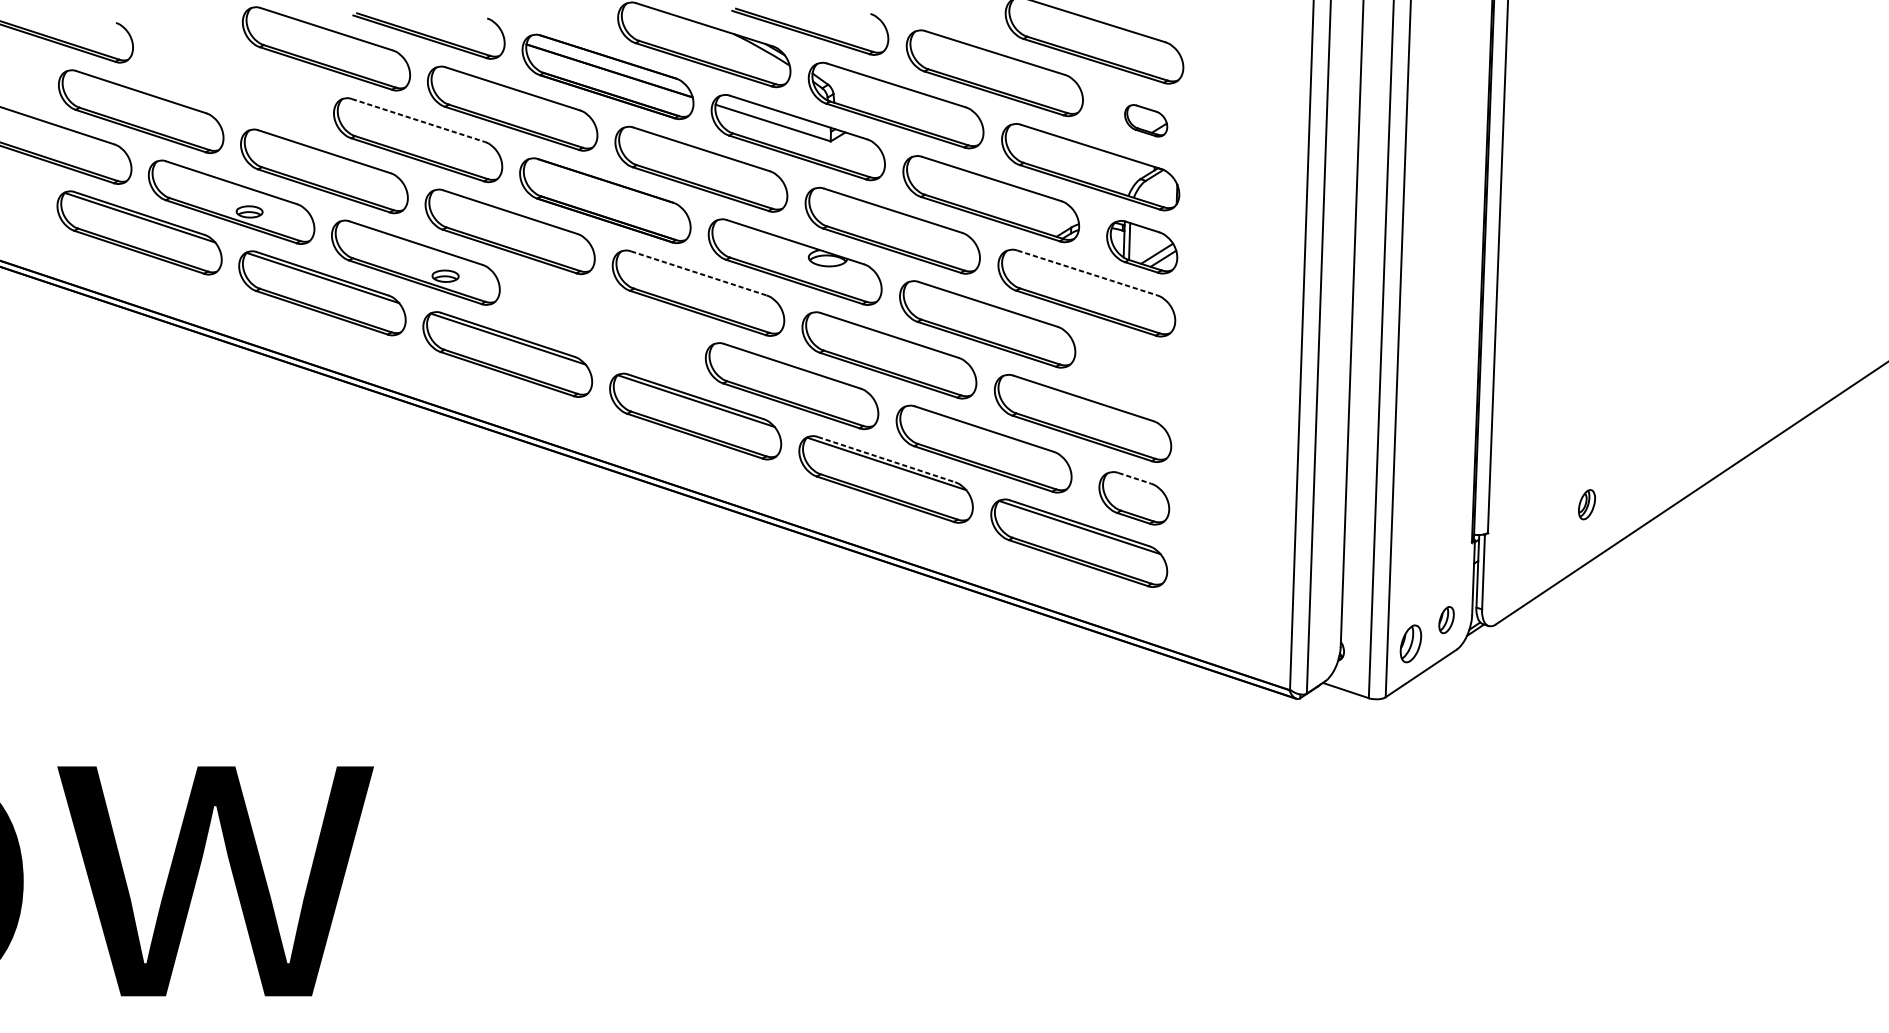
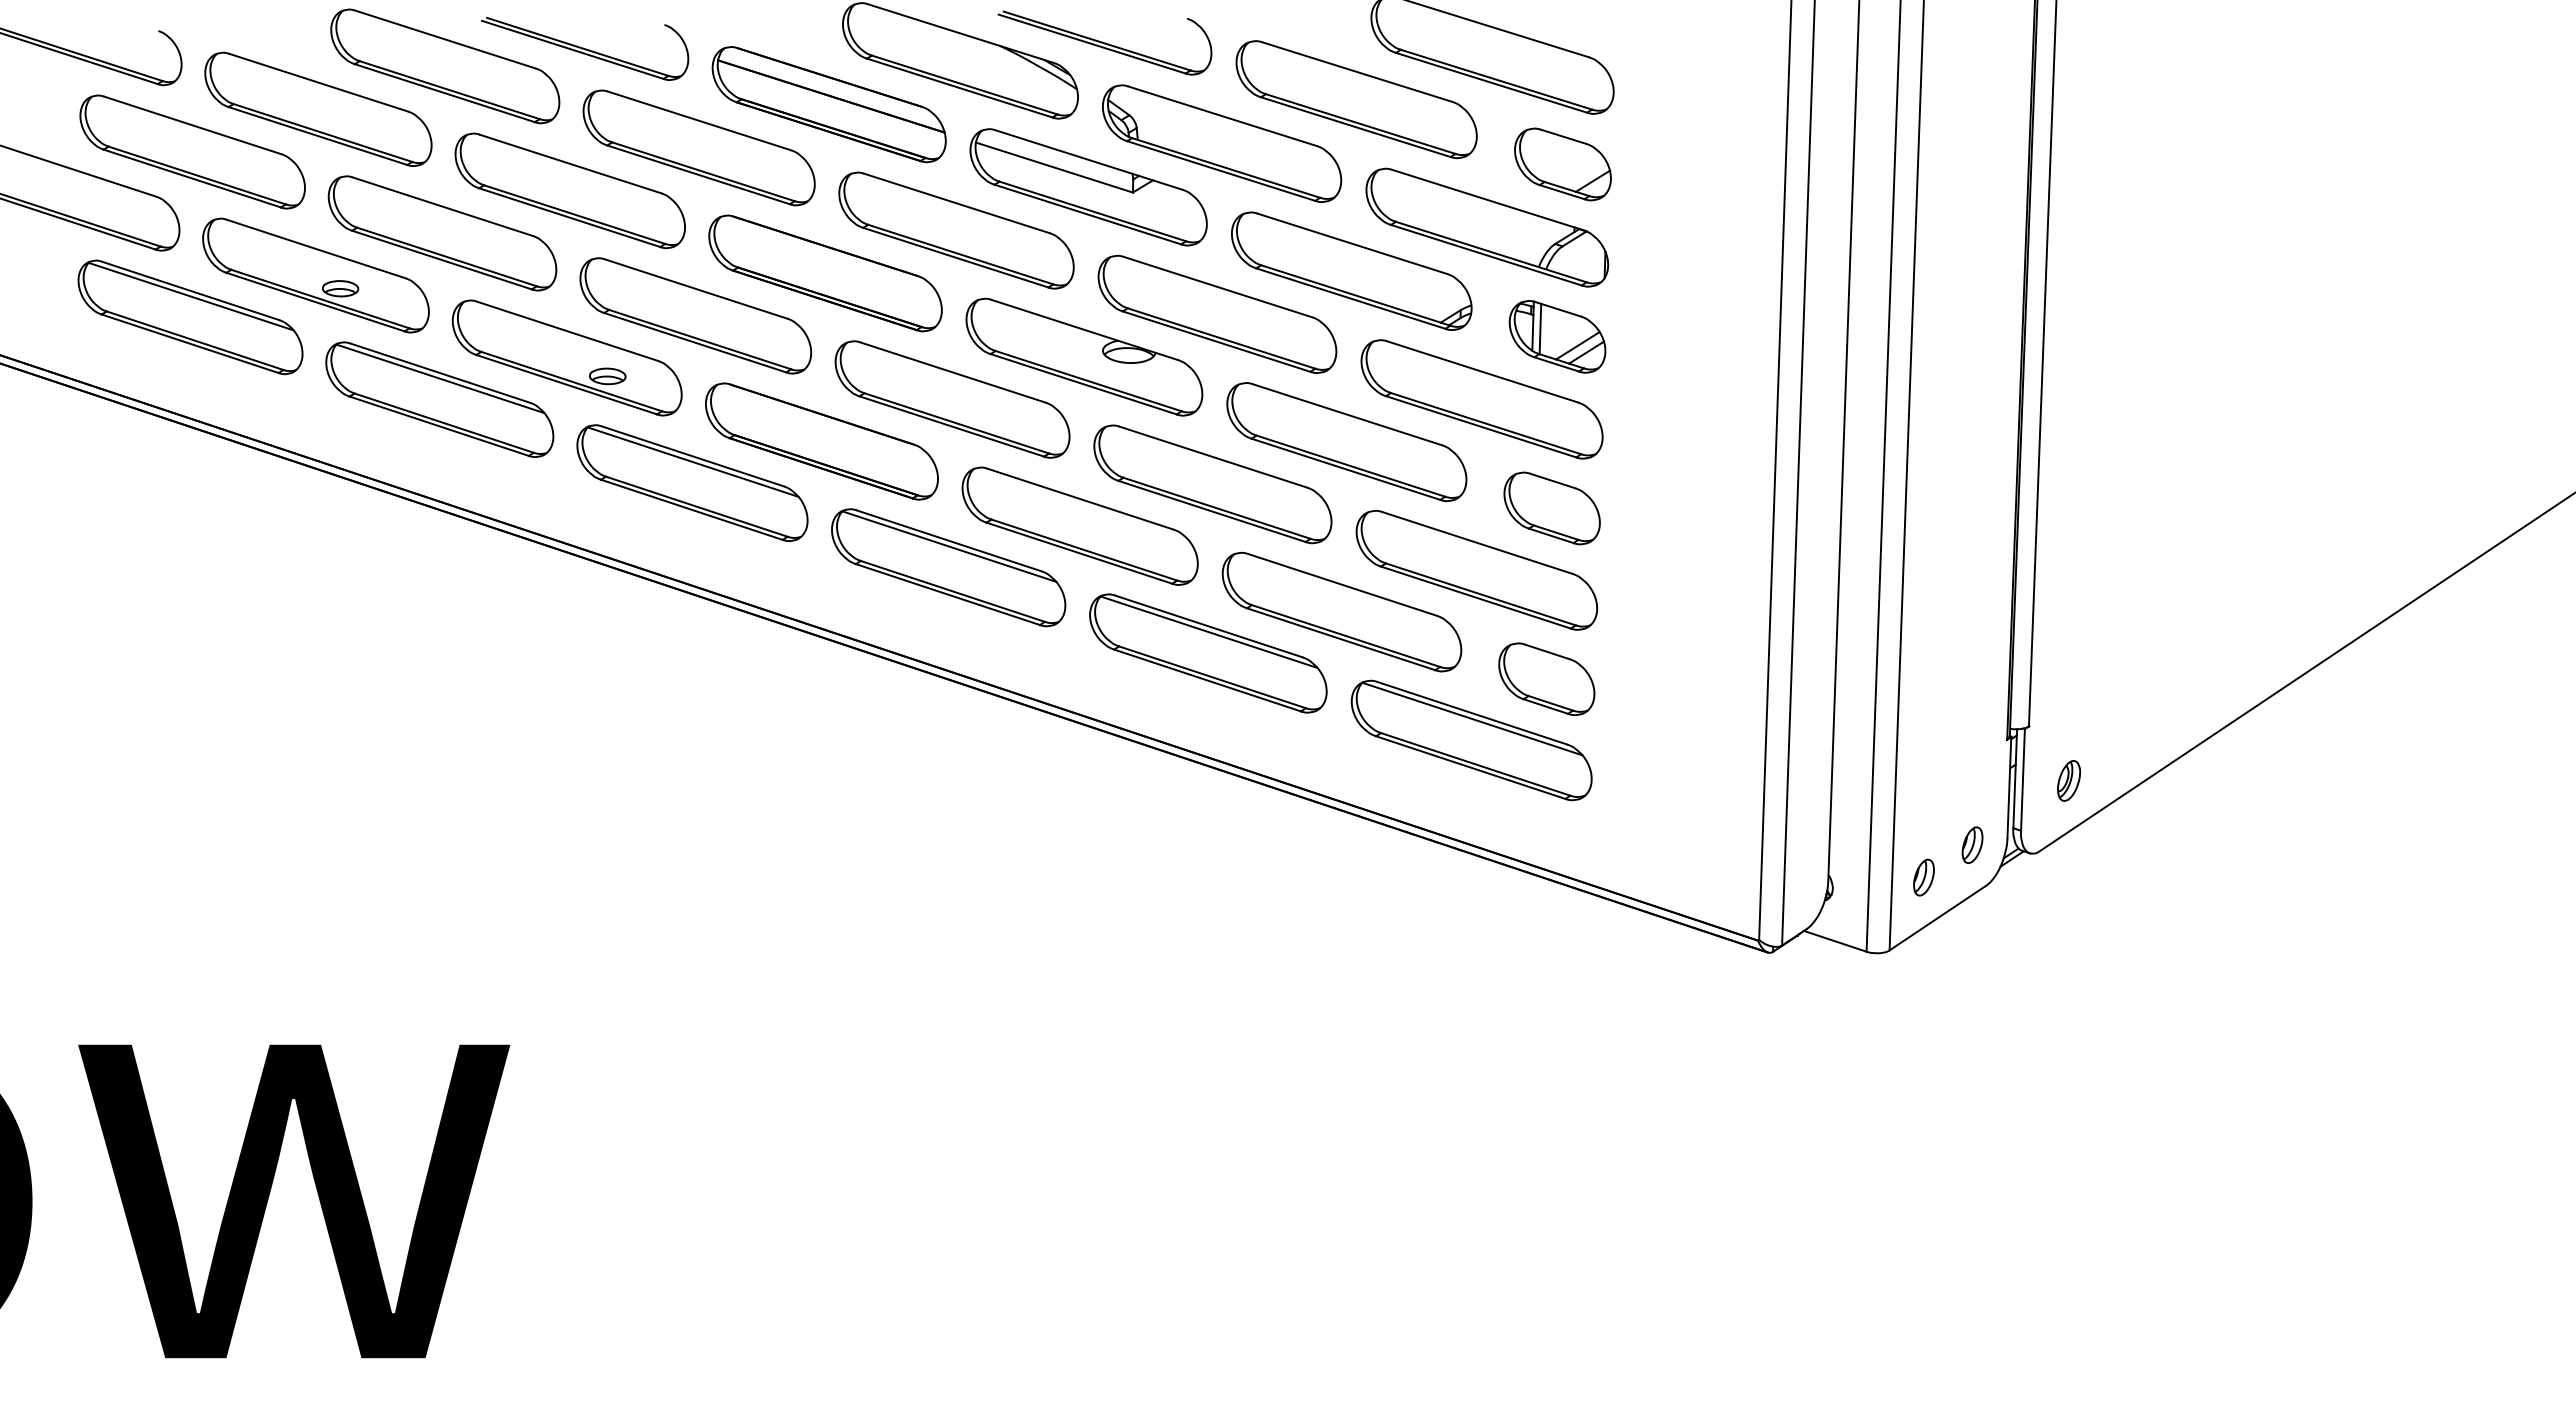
part: (233, 79) -> (318, 108), added
line: (419, 120) -> (571, 164), dashed -> solid
part: (1145, 120) -> (1562, 164), size x1.67
line: (1087, 272) -> (1482, 371), dashed -> solid
line: (699, 273) -> (953, 372), dashed -> solid
part: (602, 323) -> (821, 441), added
part: (1137, 373) -> (1551, 508), added
line: (886, 459) -> (1209, 626), dashed -> solid
line: (1135, 478) -> (1548, 652), dashed -> solid
part: (1587, 504) -> (2069, 780), moved
part: (1410, 643) -> (1923, 877), size x0.71

